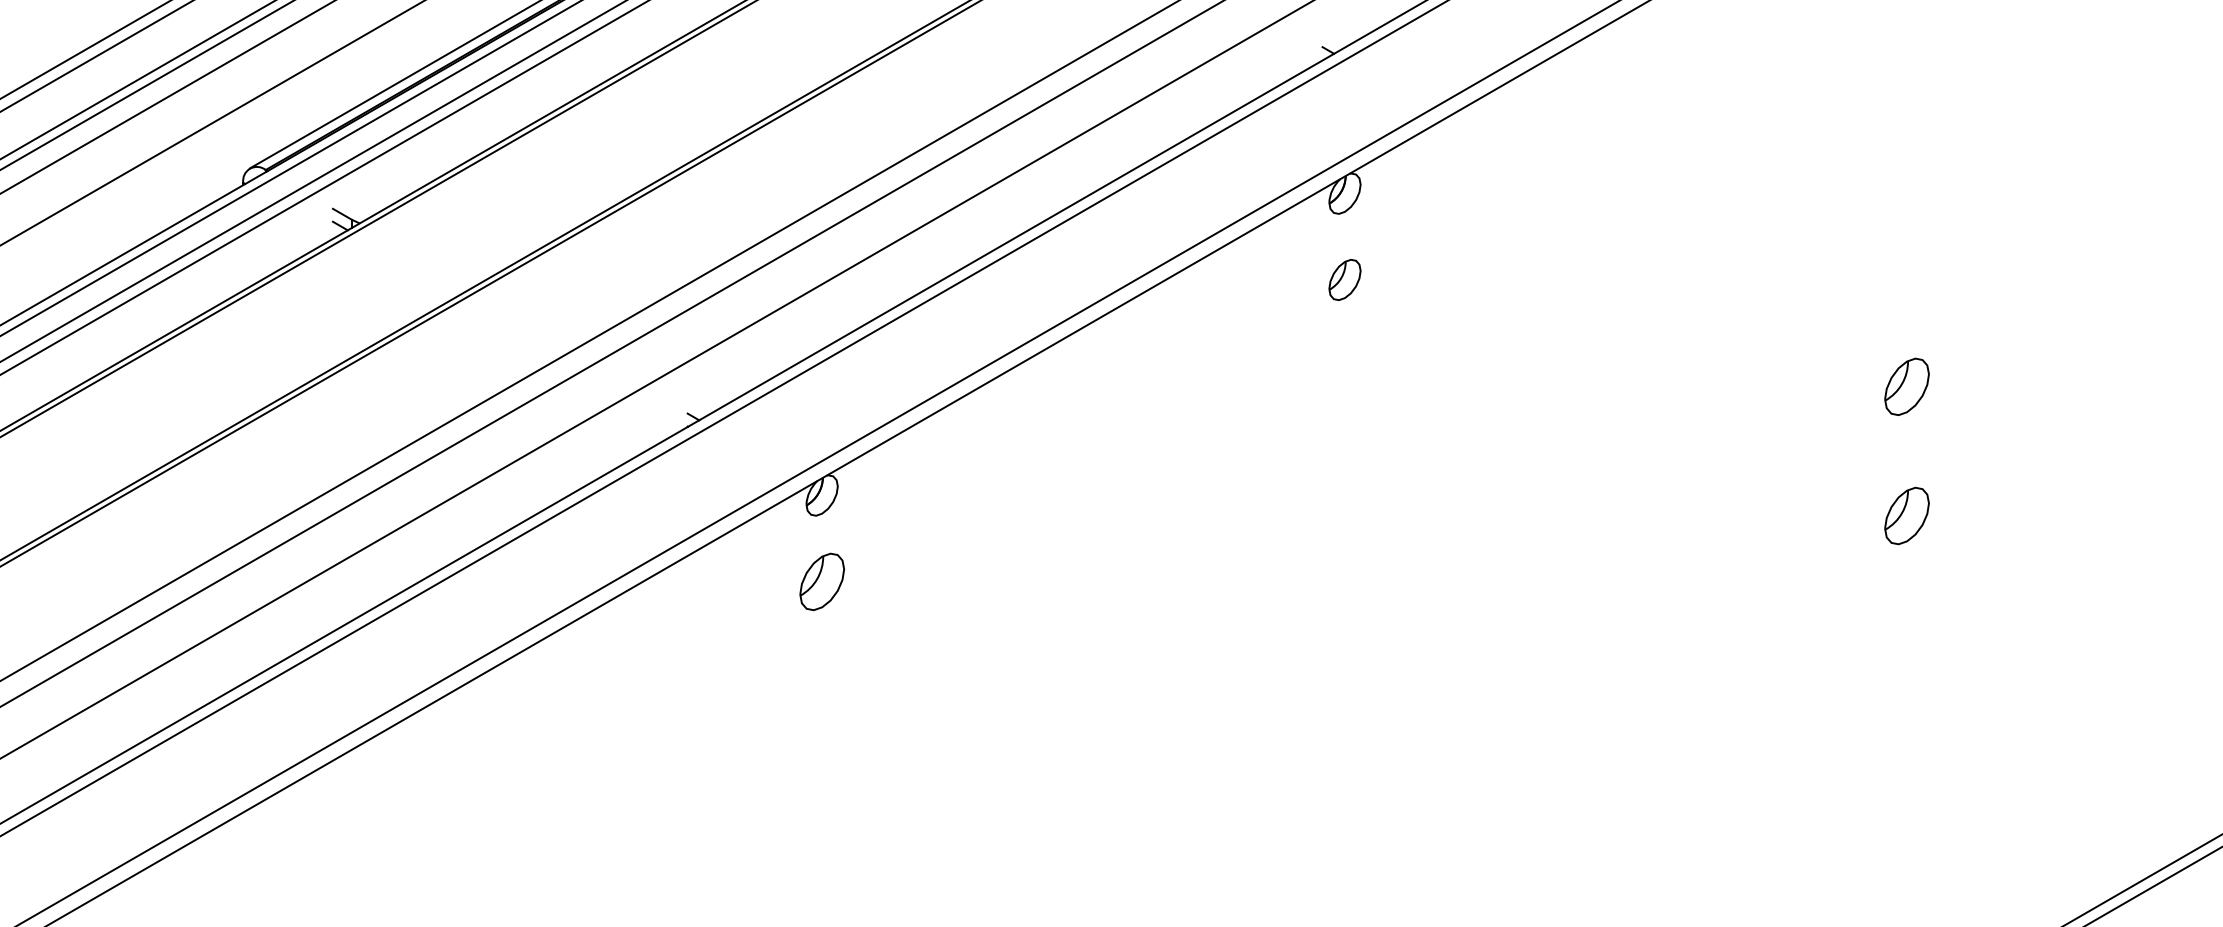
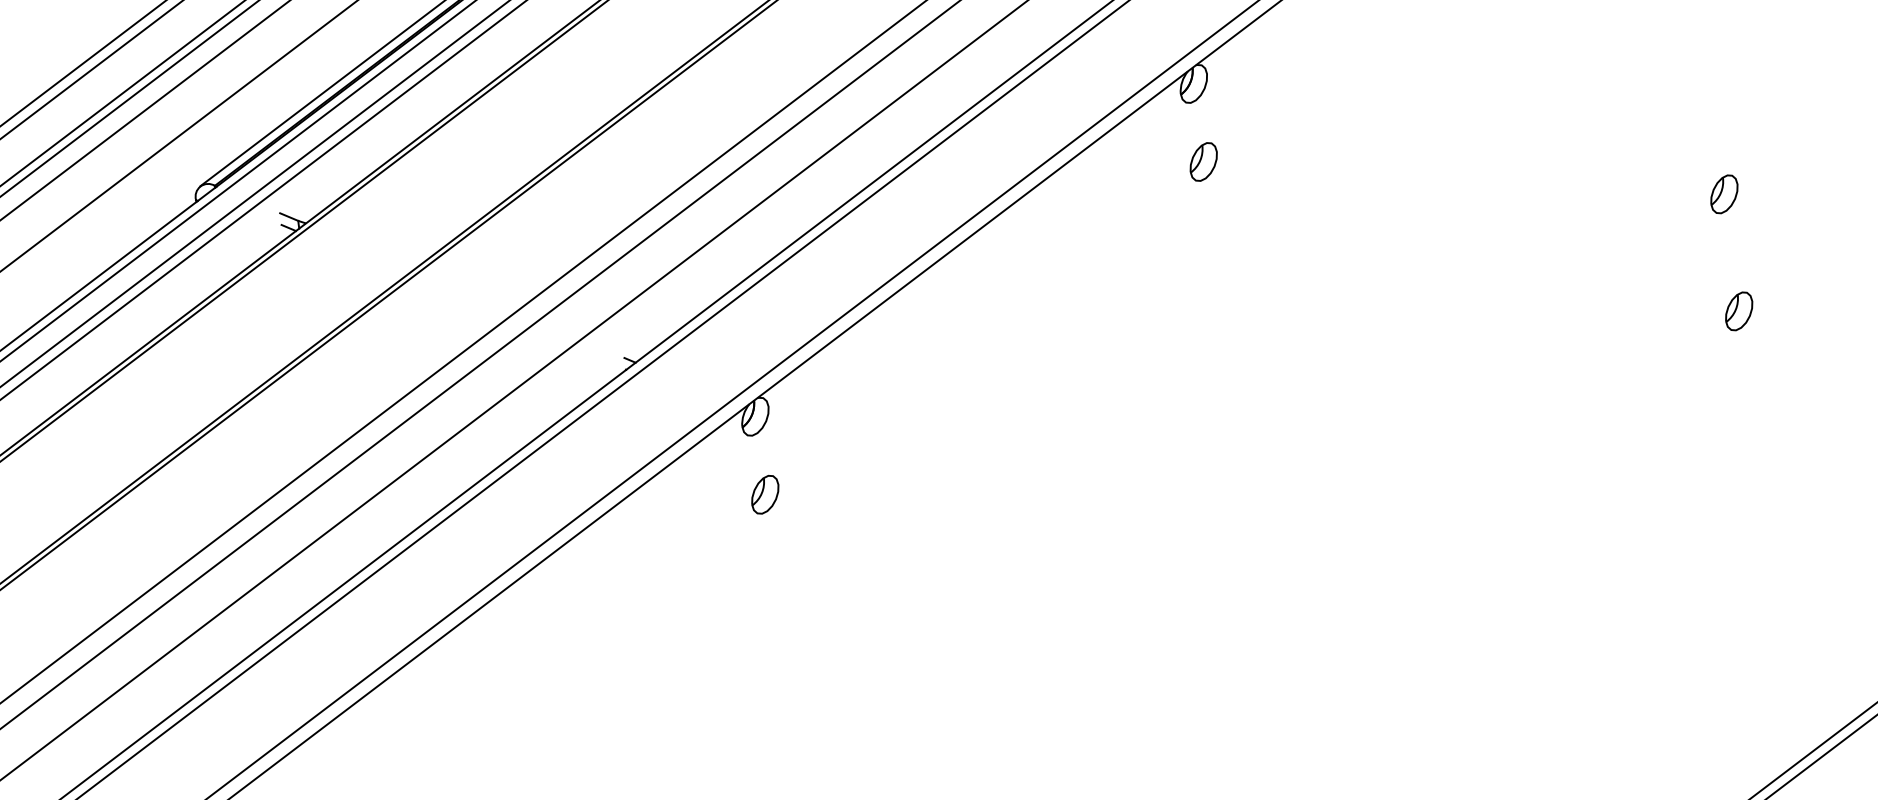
part: (1906, 386) -> (1723, 194), size x0.71
part: (1906, 516) -> (1738, 311), size x0.71
part: (821, 581) -> (764, 494), size x0.71

